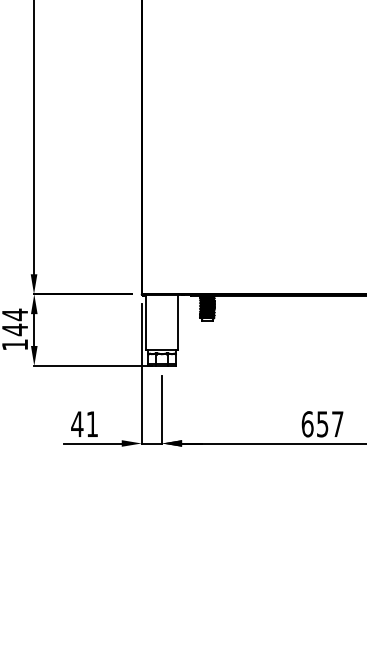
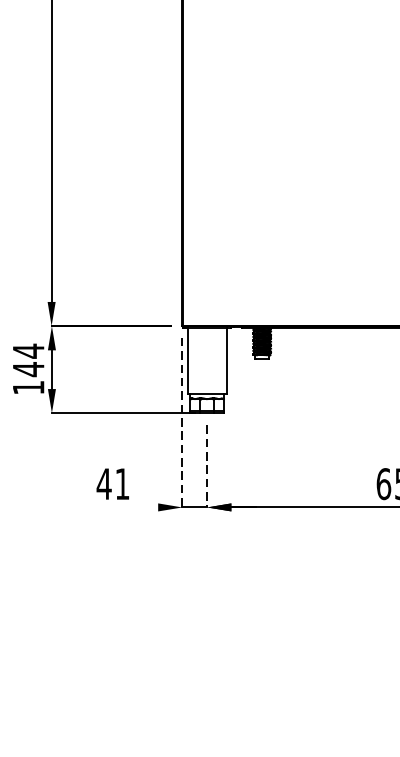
line: (141, 373) -> (182, 422), solid -> dashed
line: (162, 409) -> (207, 466), solid -> dashed
line: (92, 443) -> (122, 507), removed

